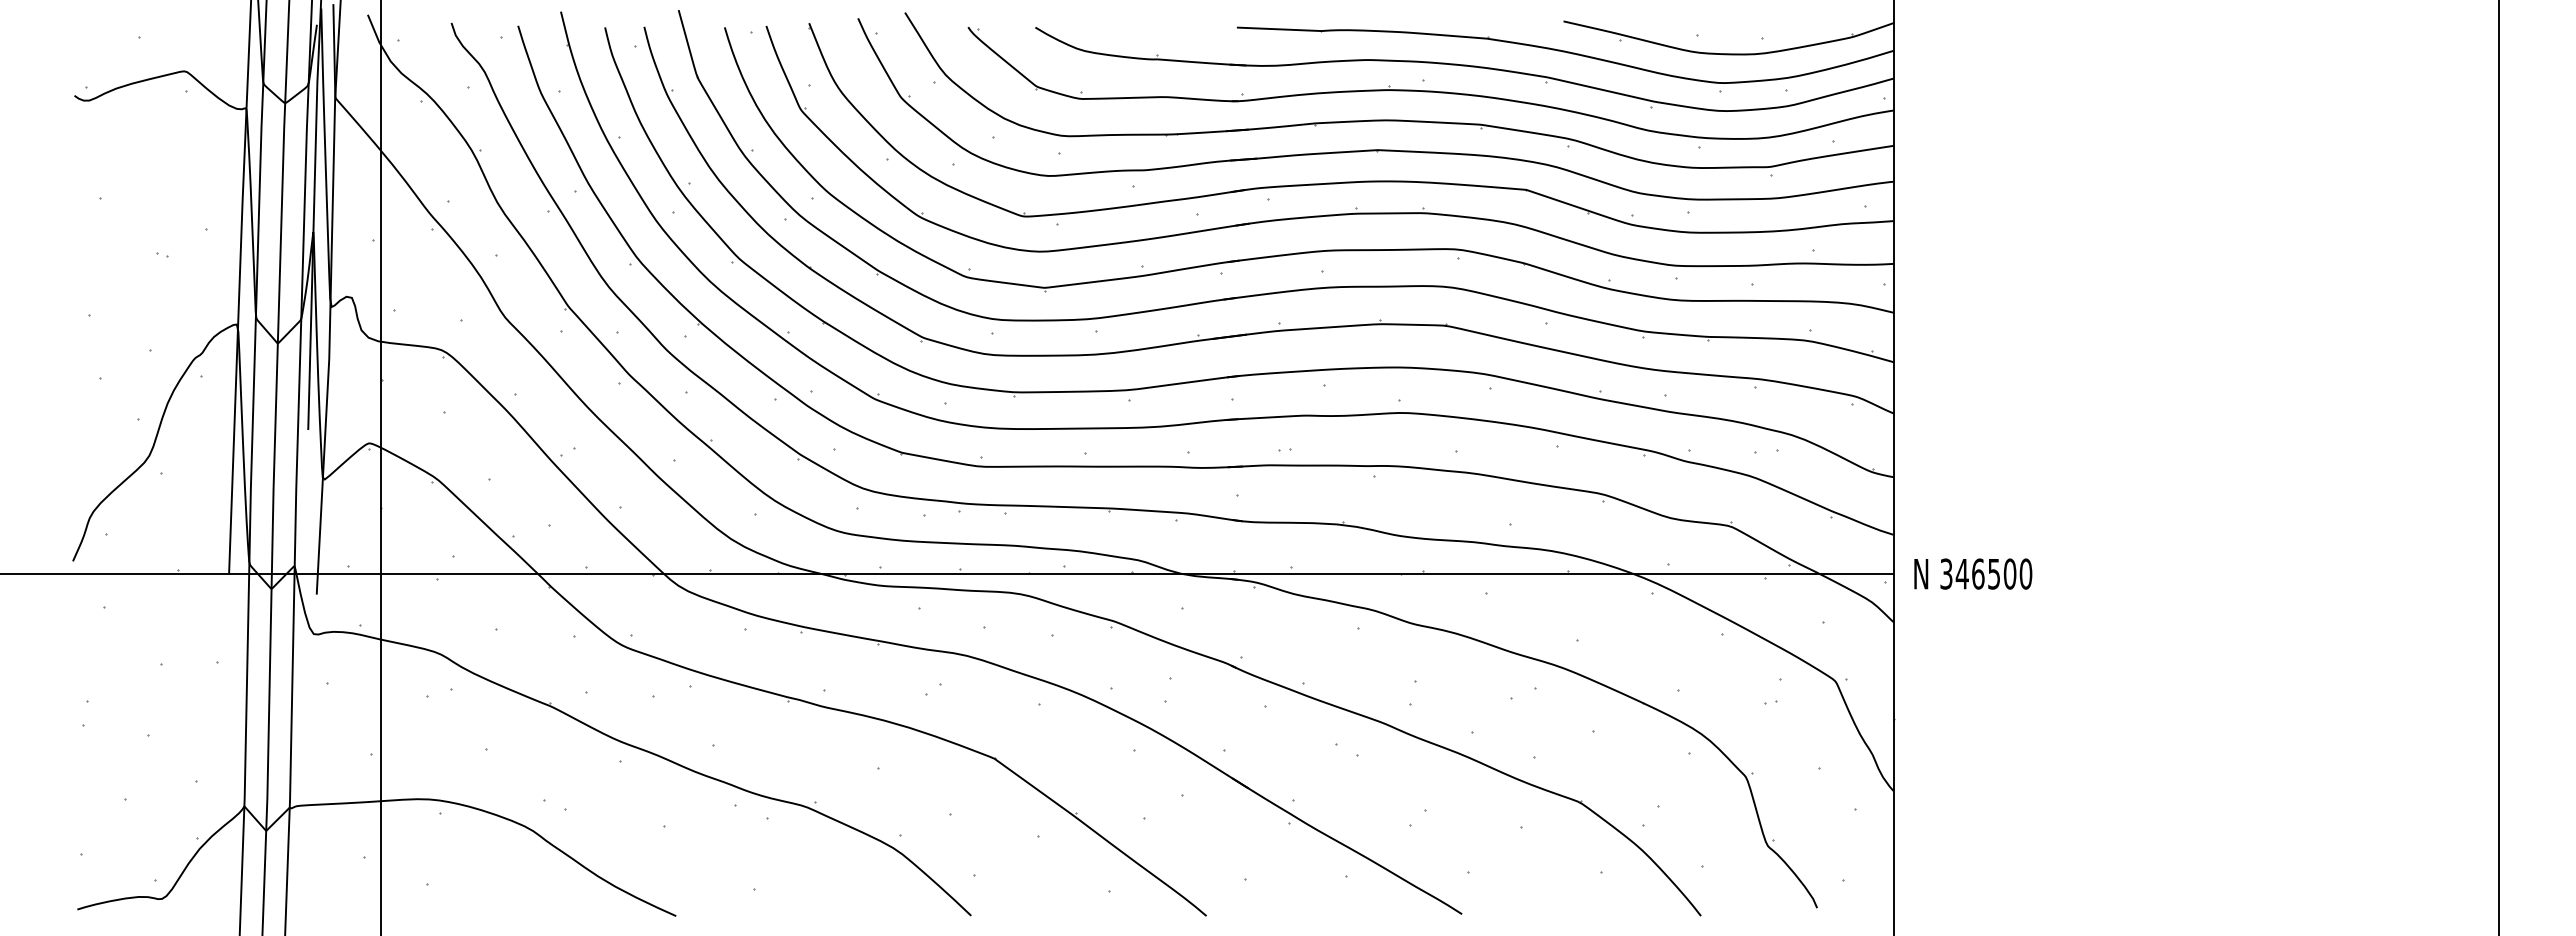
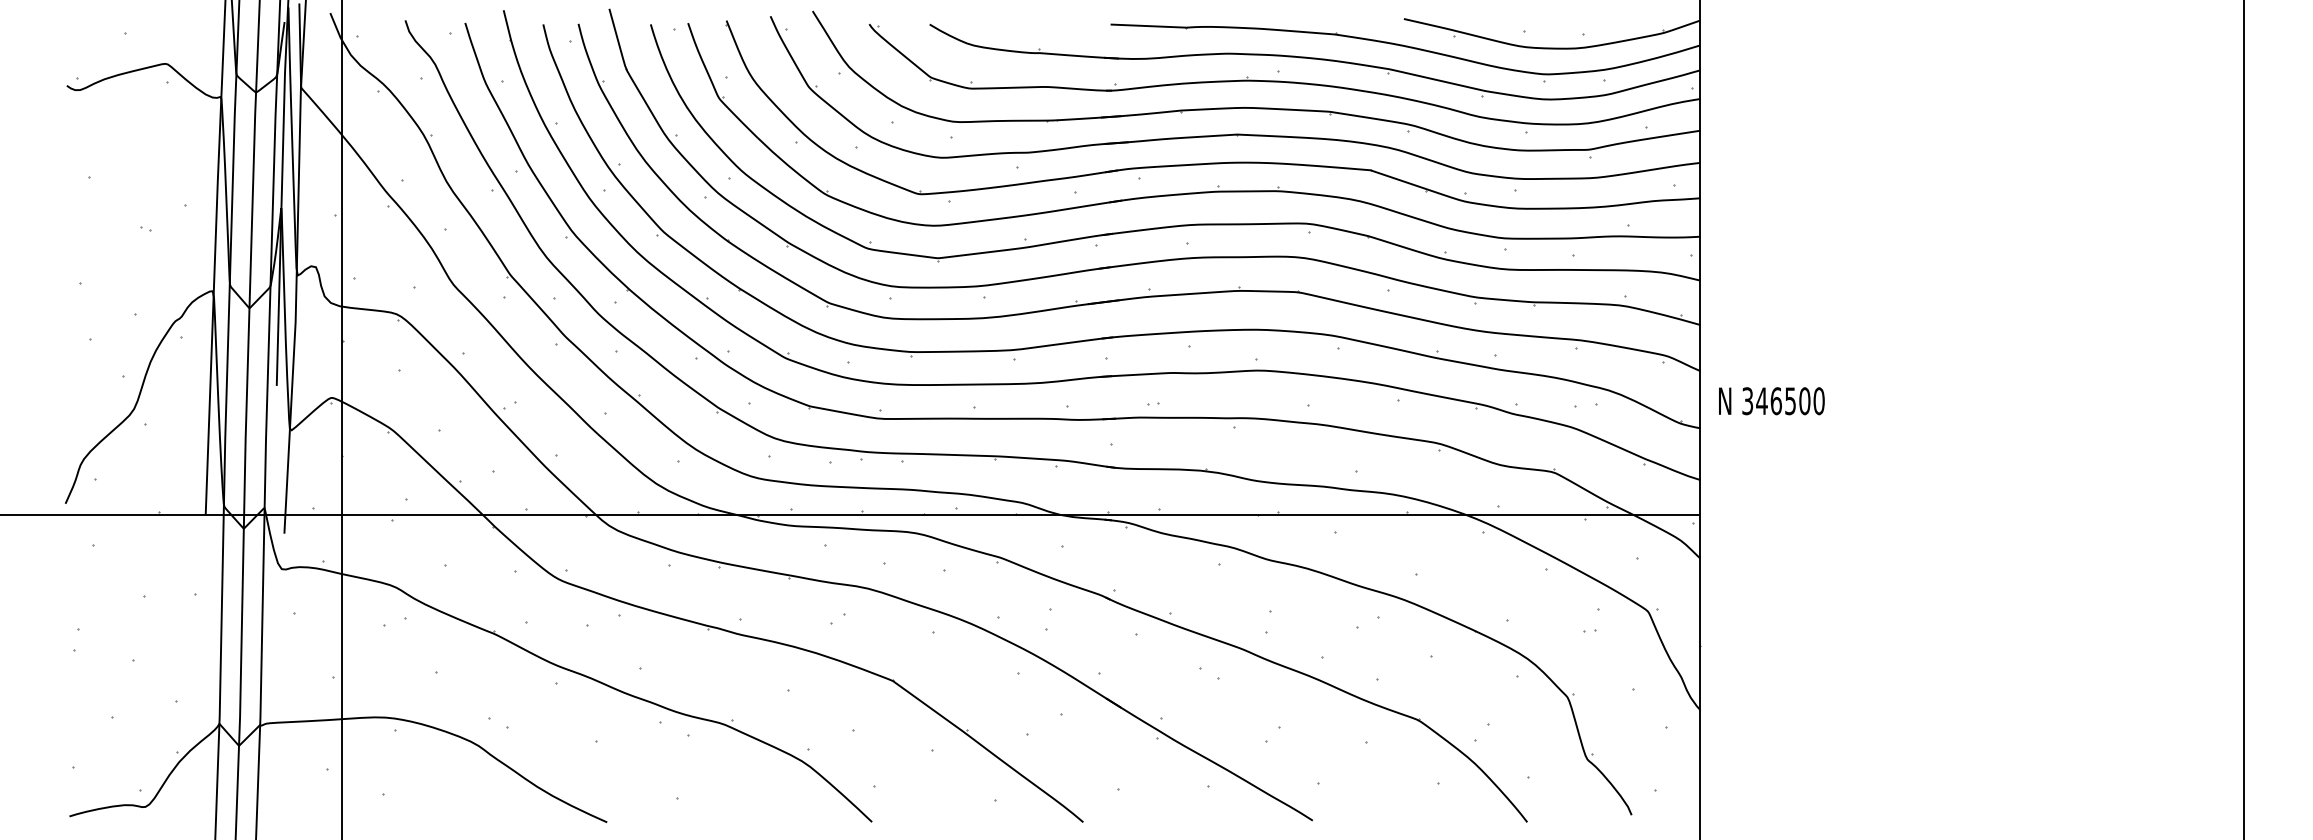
text: (1973, 573) -> (1772, 400), moved

